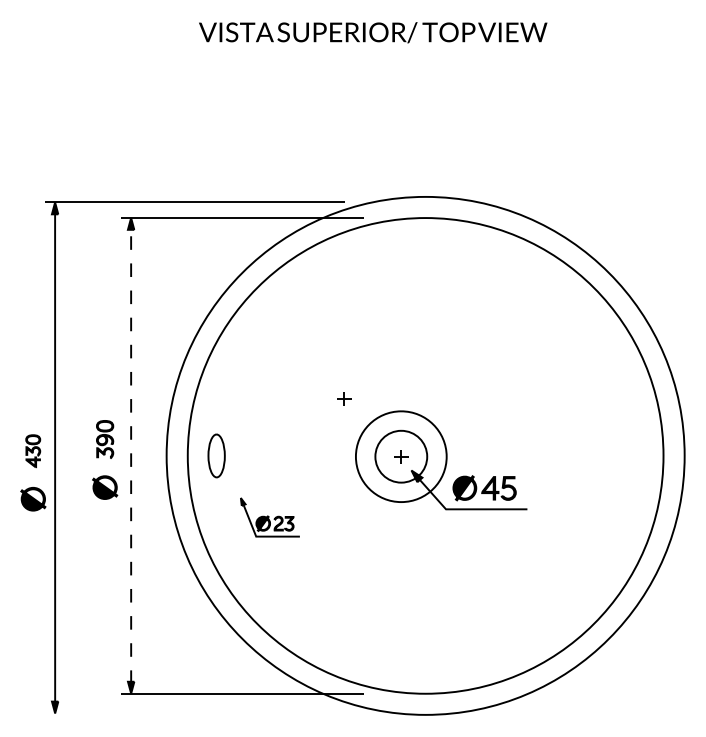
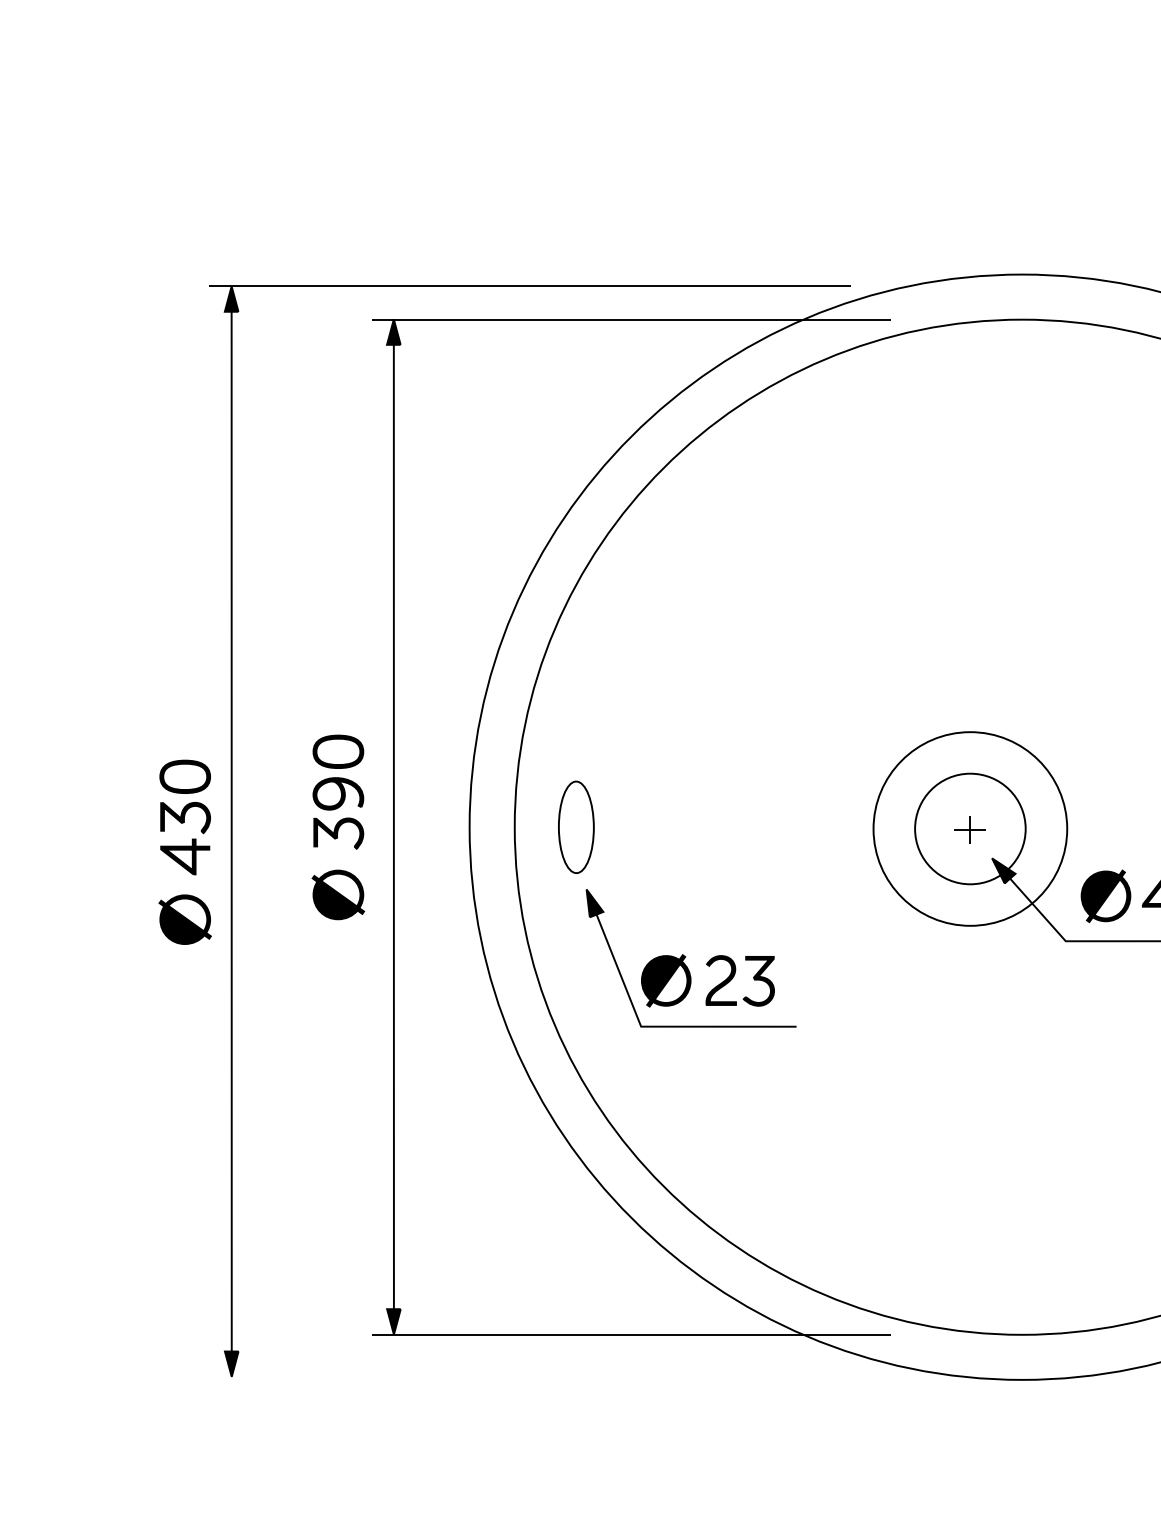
part: (344, 398) -> (849, 704), removed
part: (104, 439) -> (337, 792), size x1.43
part: (32, 450) -> (183, 815), size x1.67
line: (131, 455) -> (394, 826), dashed -> solid
part: (269, 517) -> (689, 958), size x1.67

